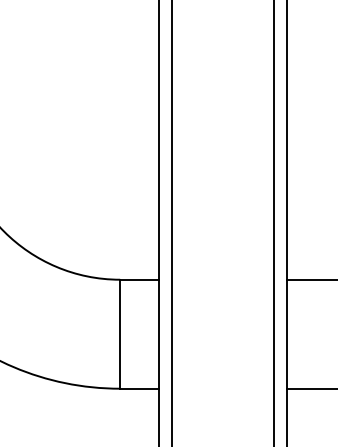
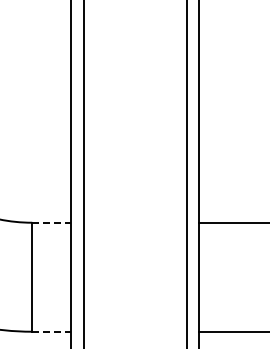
line: (139, 279) -> (51, 222), solid -> dashed
line: (139, 388) -> (51, 331), solid -> dashed

